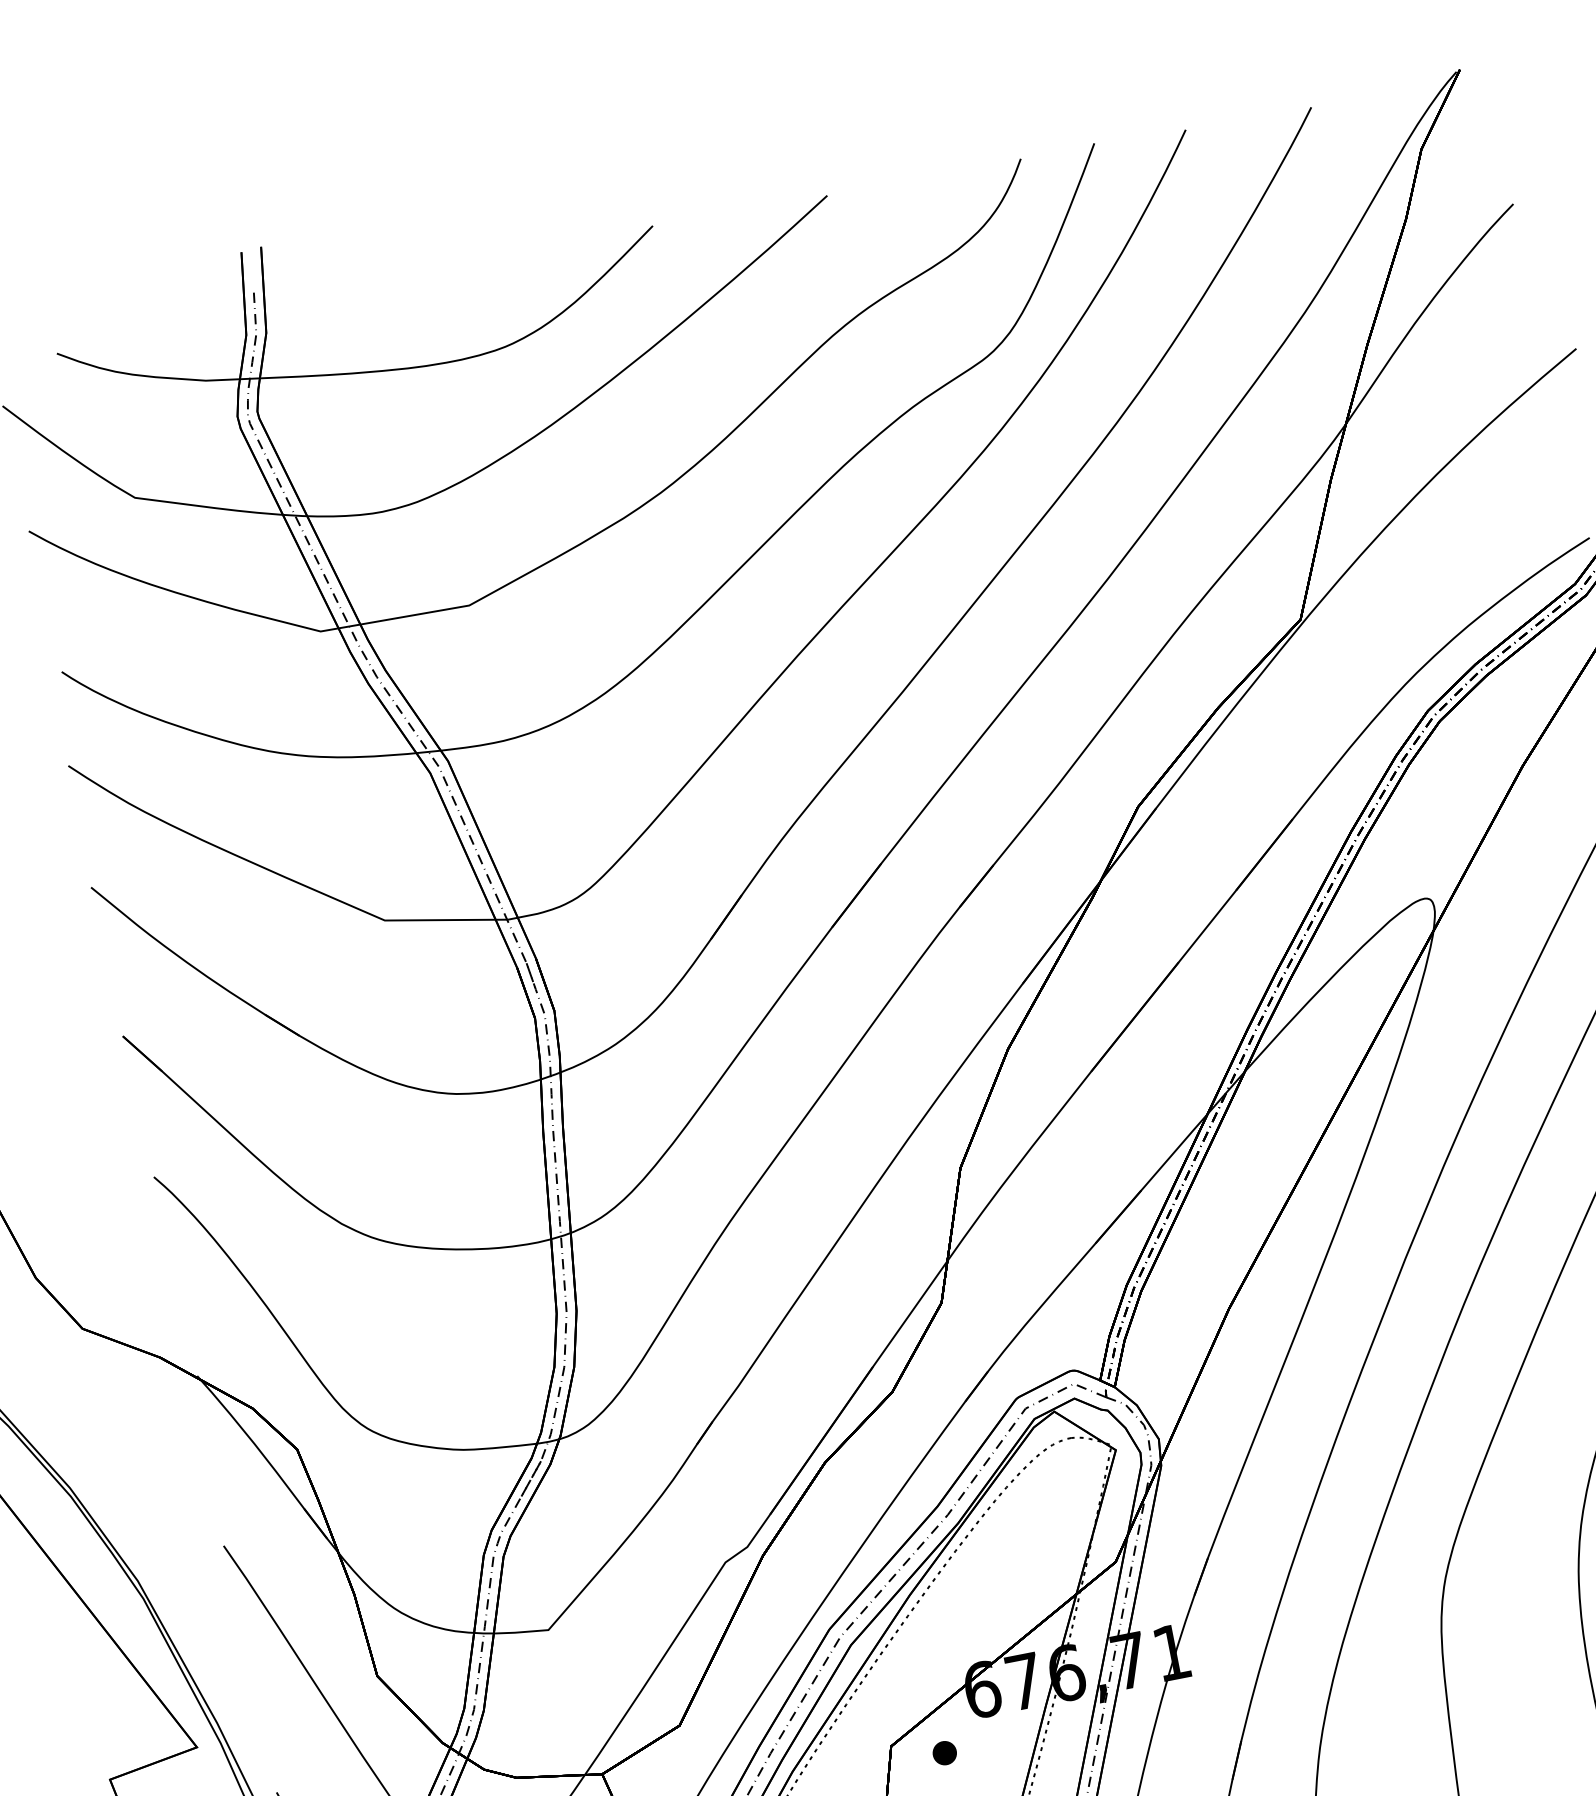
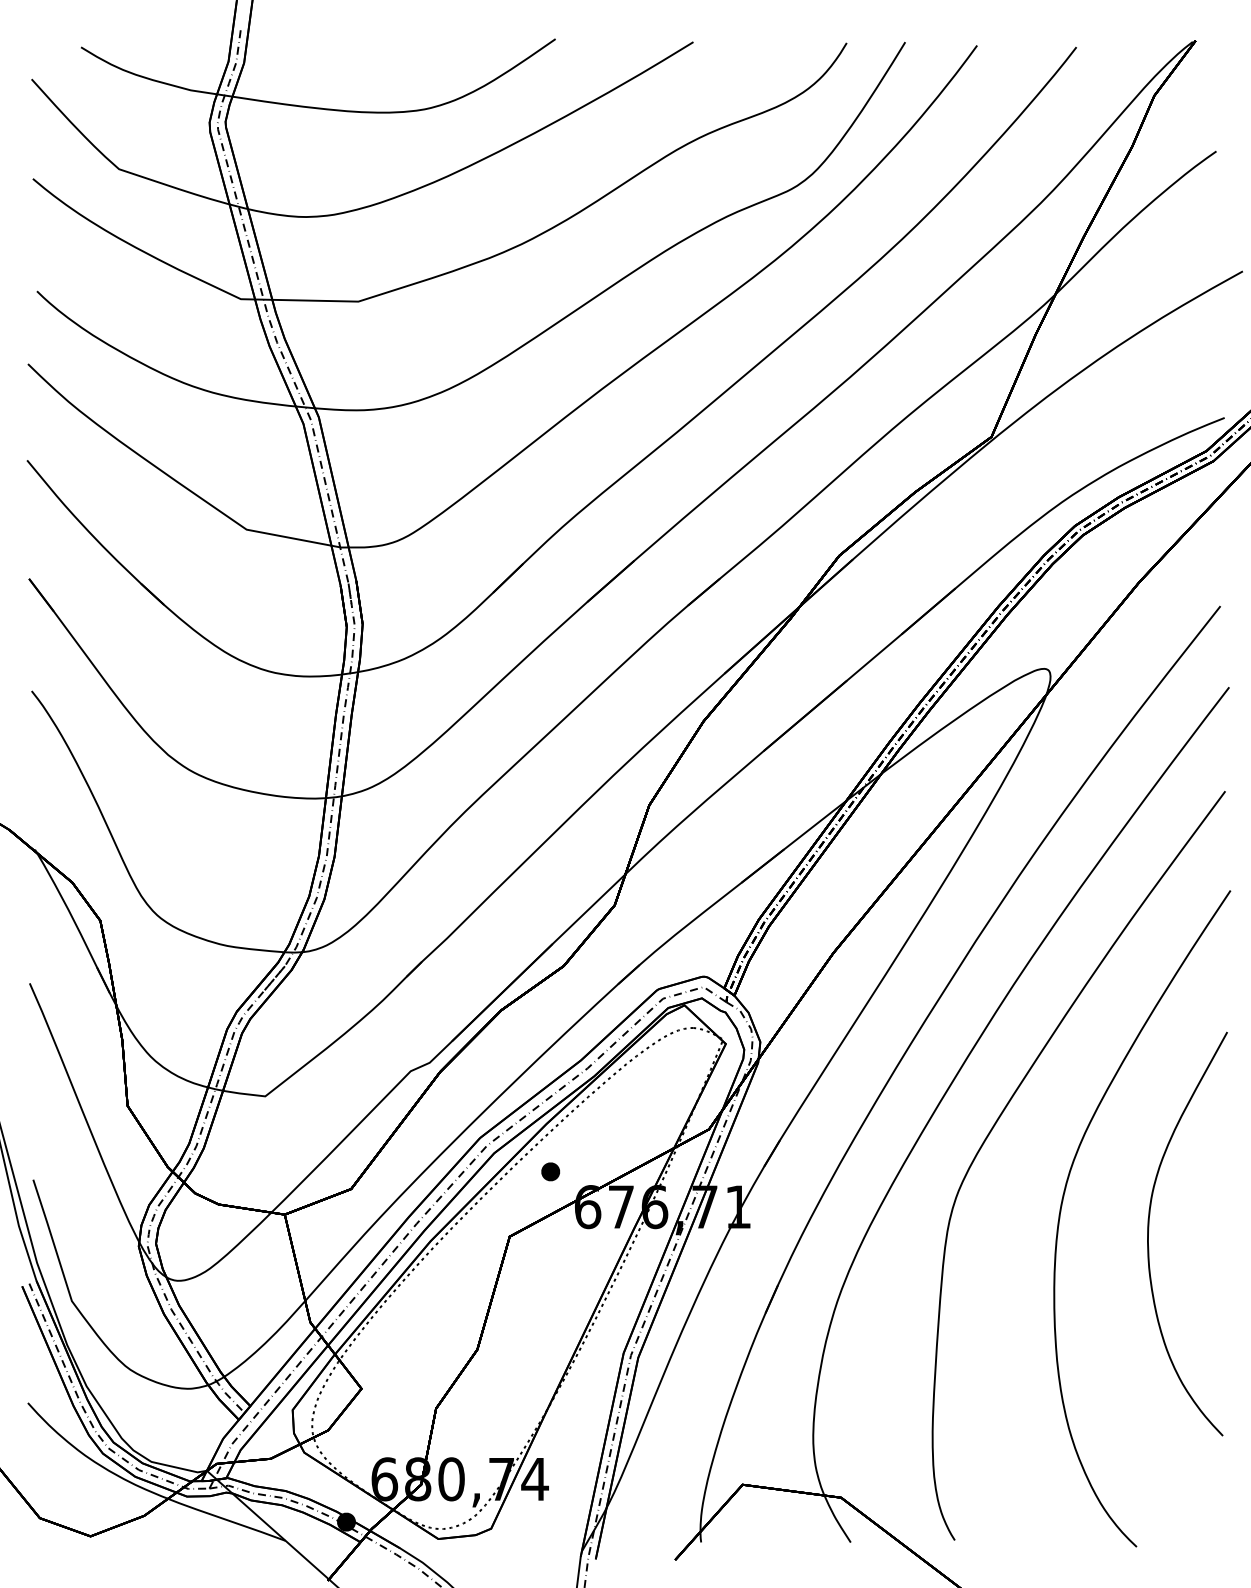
part: (944, 1752) -> (550, 1171), moved

